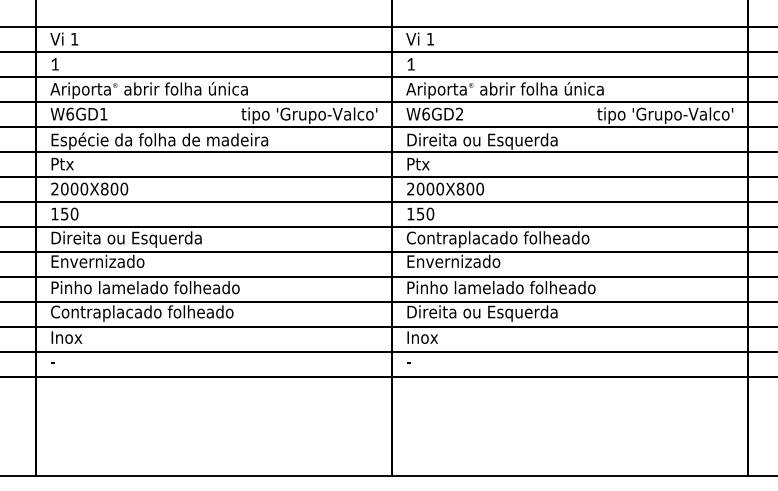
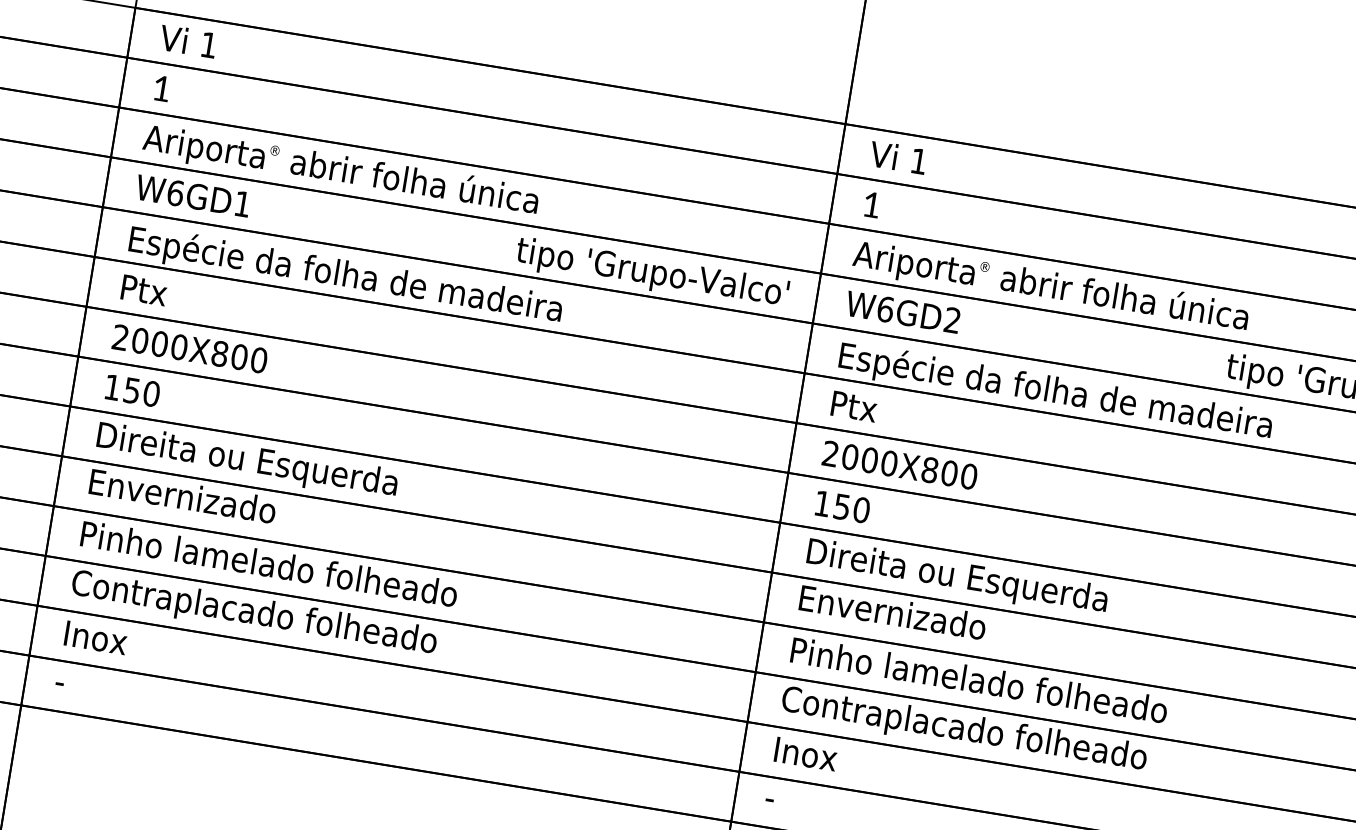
text: (516, 140) -> (1057, 391), Direita ou Esquerda -> Espécie da folha de madeira
text: (497, 239) -> (987, 582), Contraplacado folheado -> Direita ou Esquerda
text: (497, 313) -> (963, 730), Direita ou Esquerda -> Contraplacado folheado

